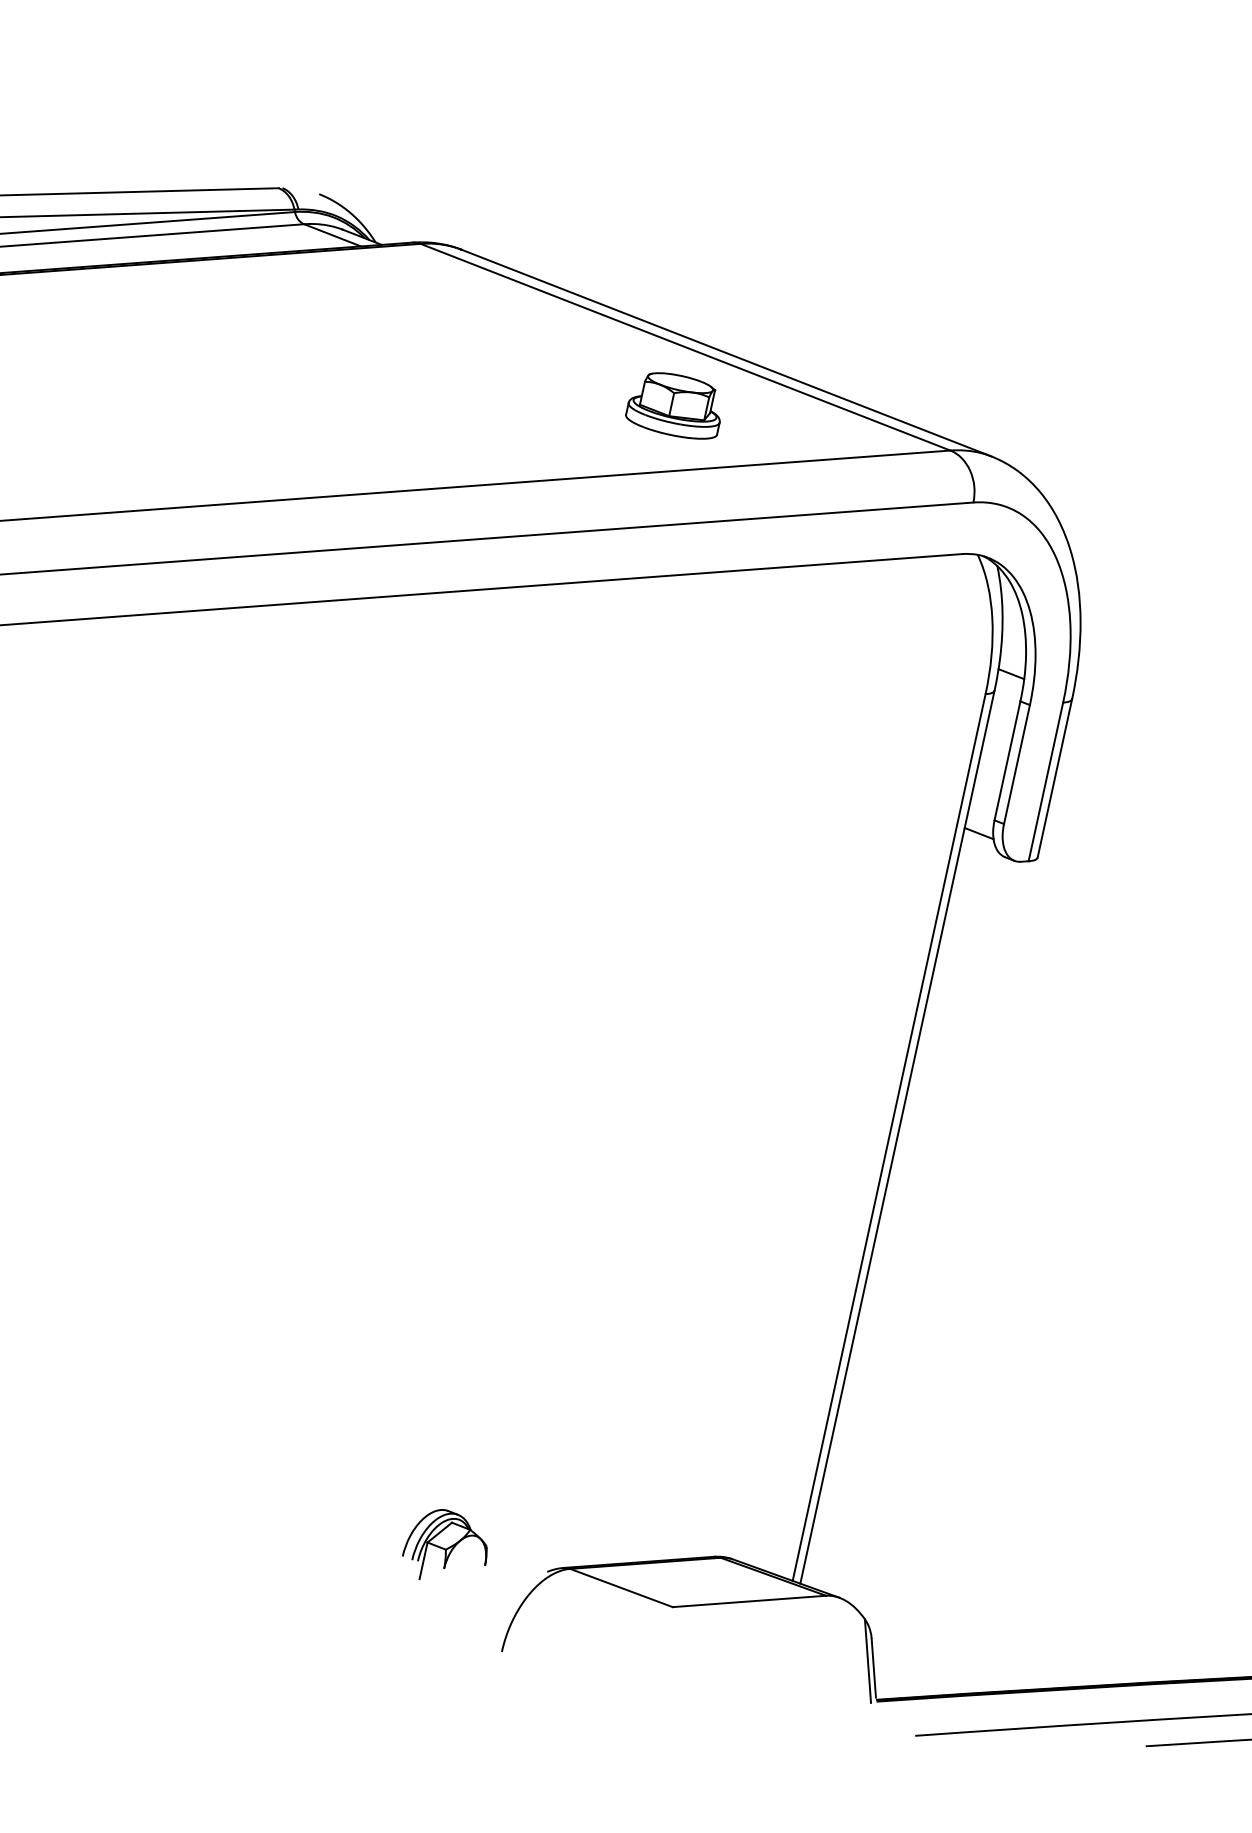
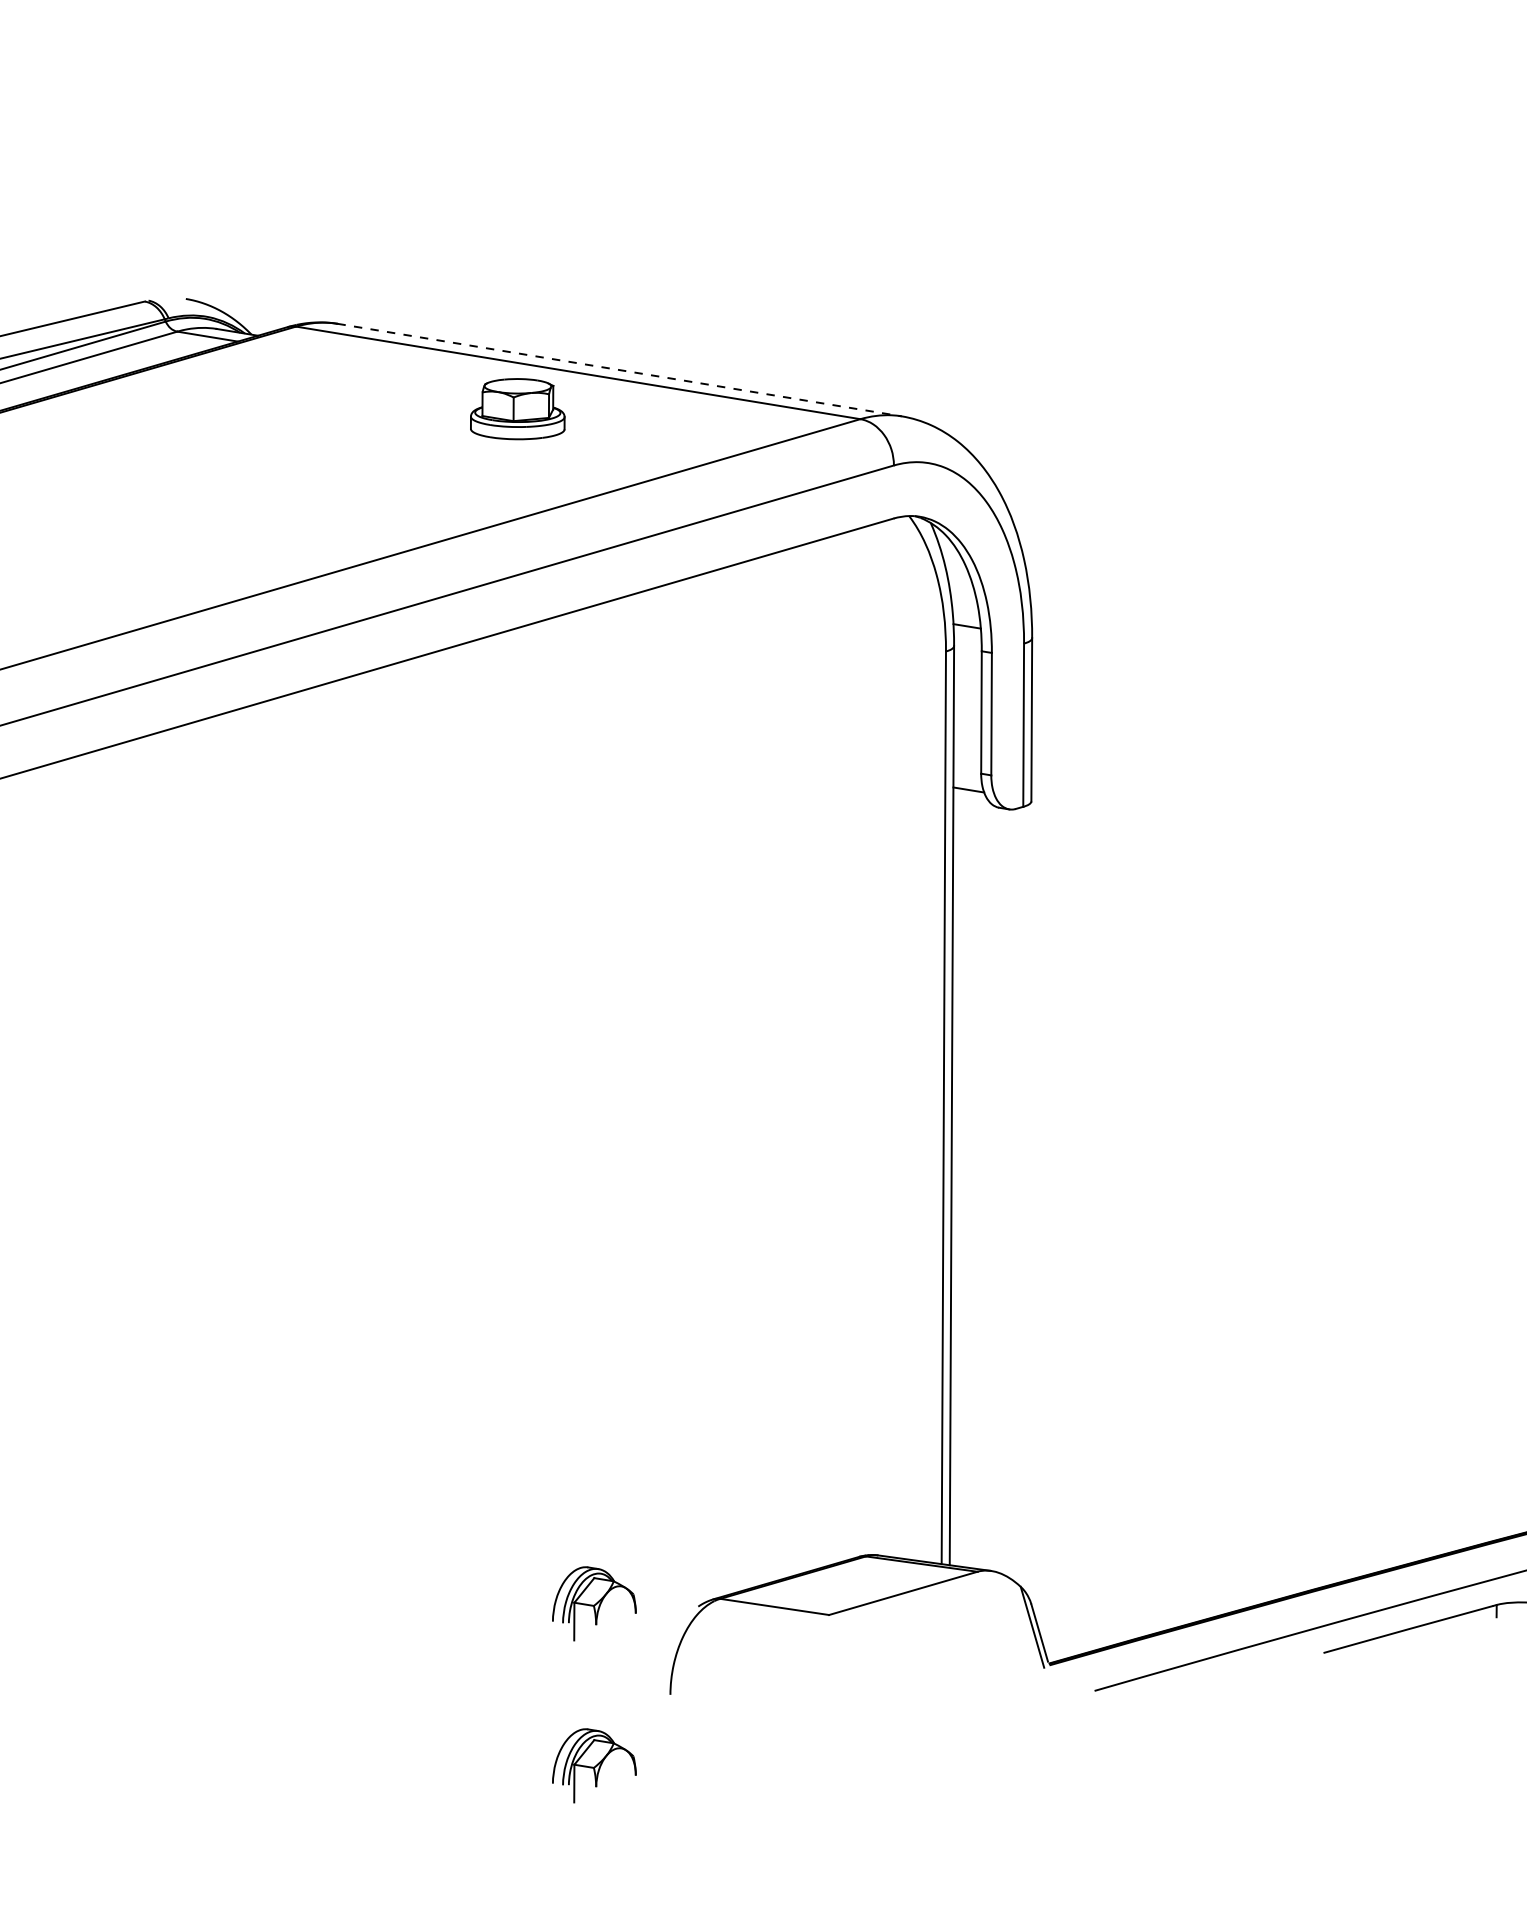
line: (726, 353) -> (619, 370), solid -> dashed
part: (675, 405) -> (517, 409), moved
part: (413, 1704) -> (594, 1765), added

